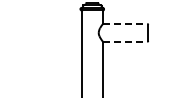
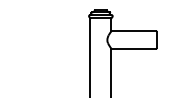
line: (125, 23) -> (134, 30), dashed -> solid
line: (125, 41) -> (134, 48), dashed -> solid

